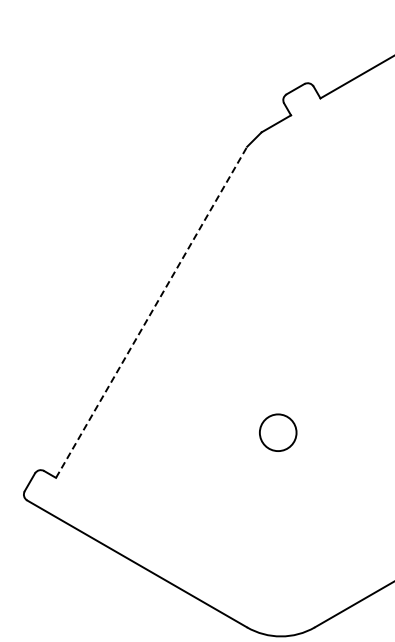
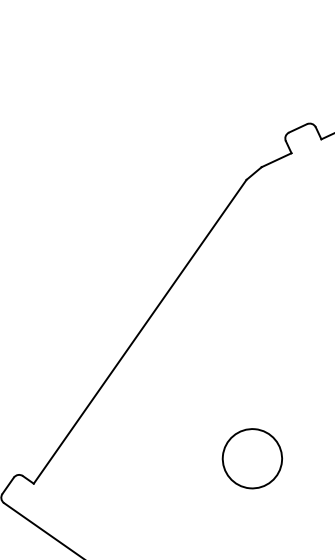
line: (151, 311) -> (140, 330), dashed -> solid
circle: (277, 432) -> (251, 458), size x1.67

